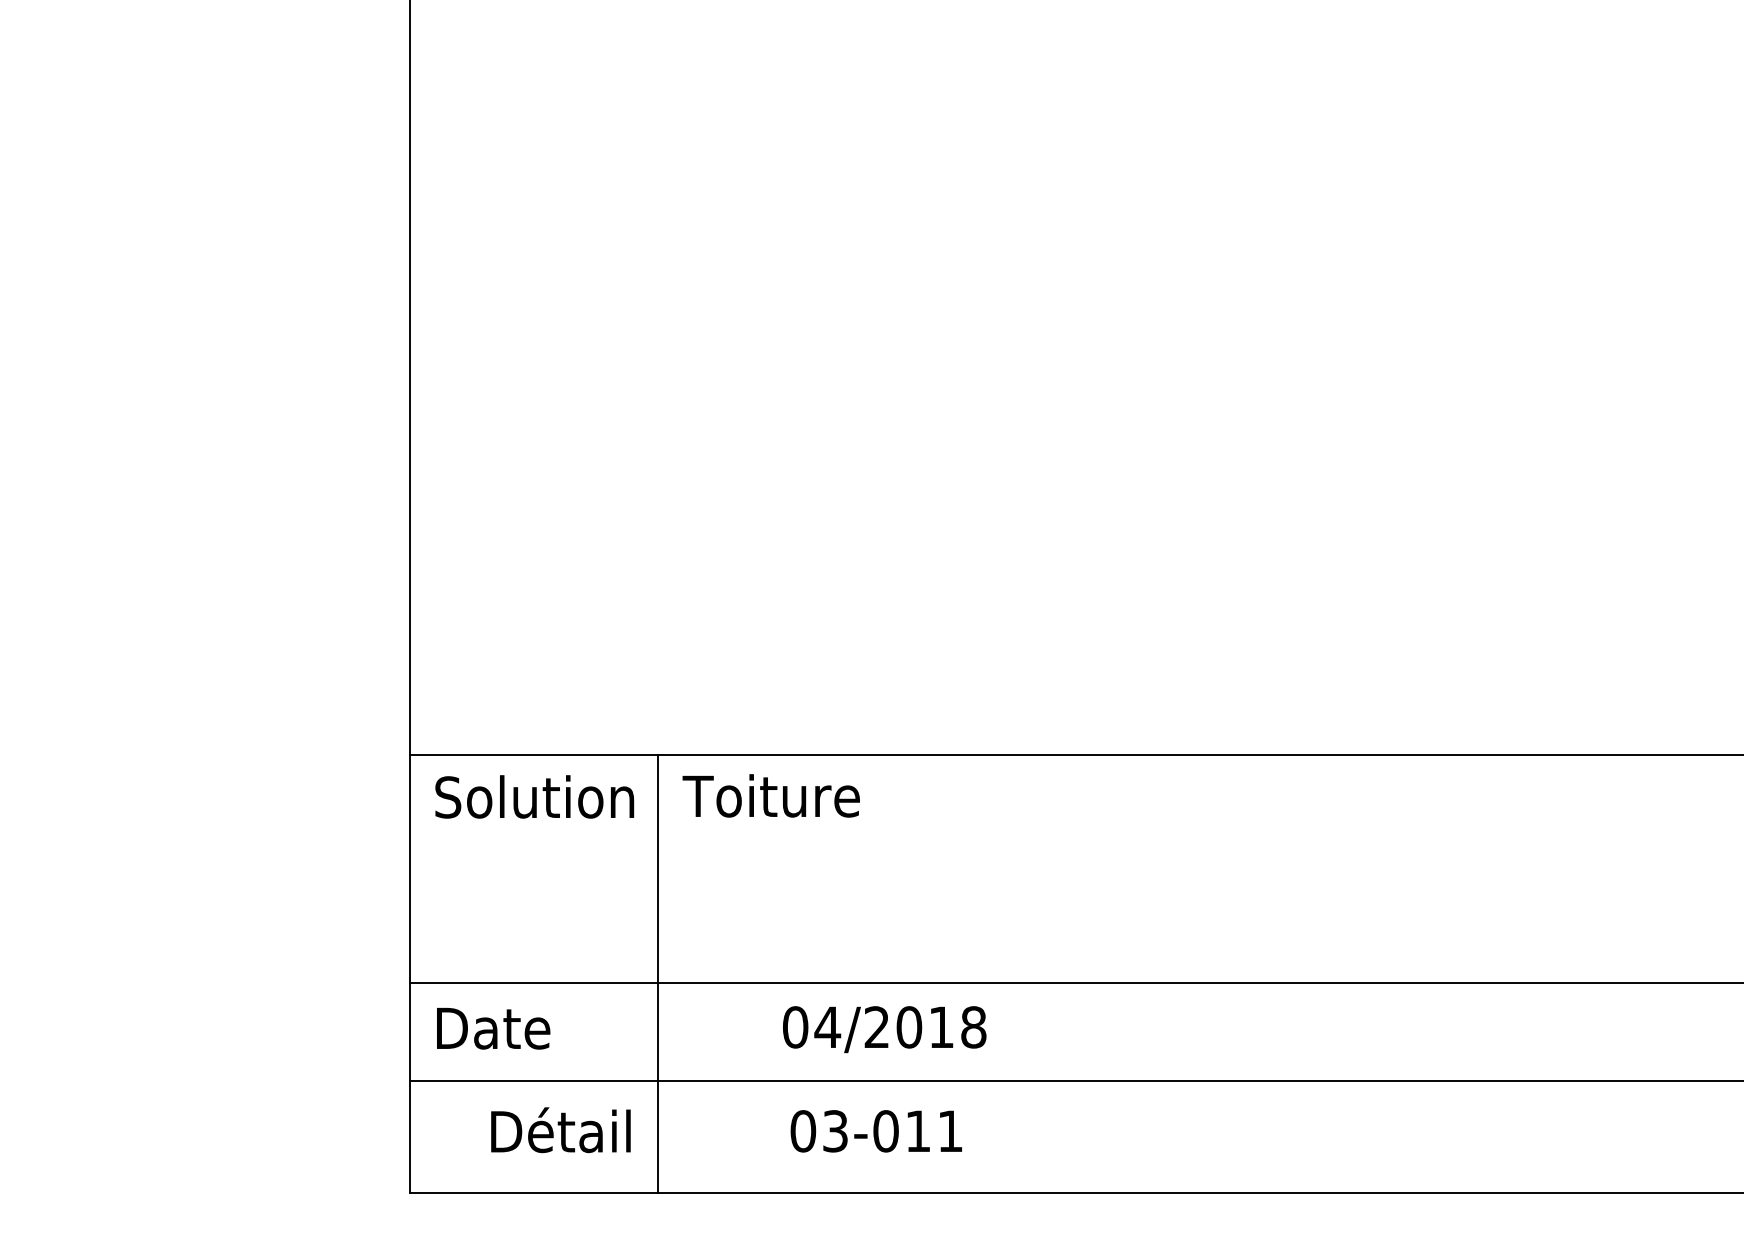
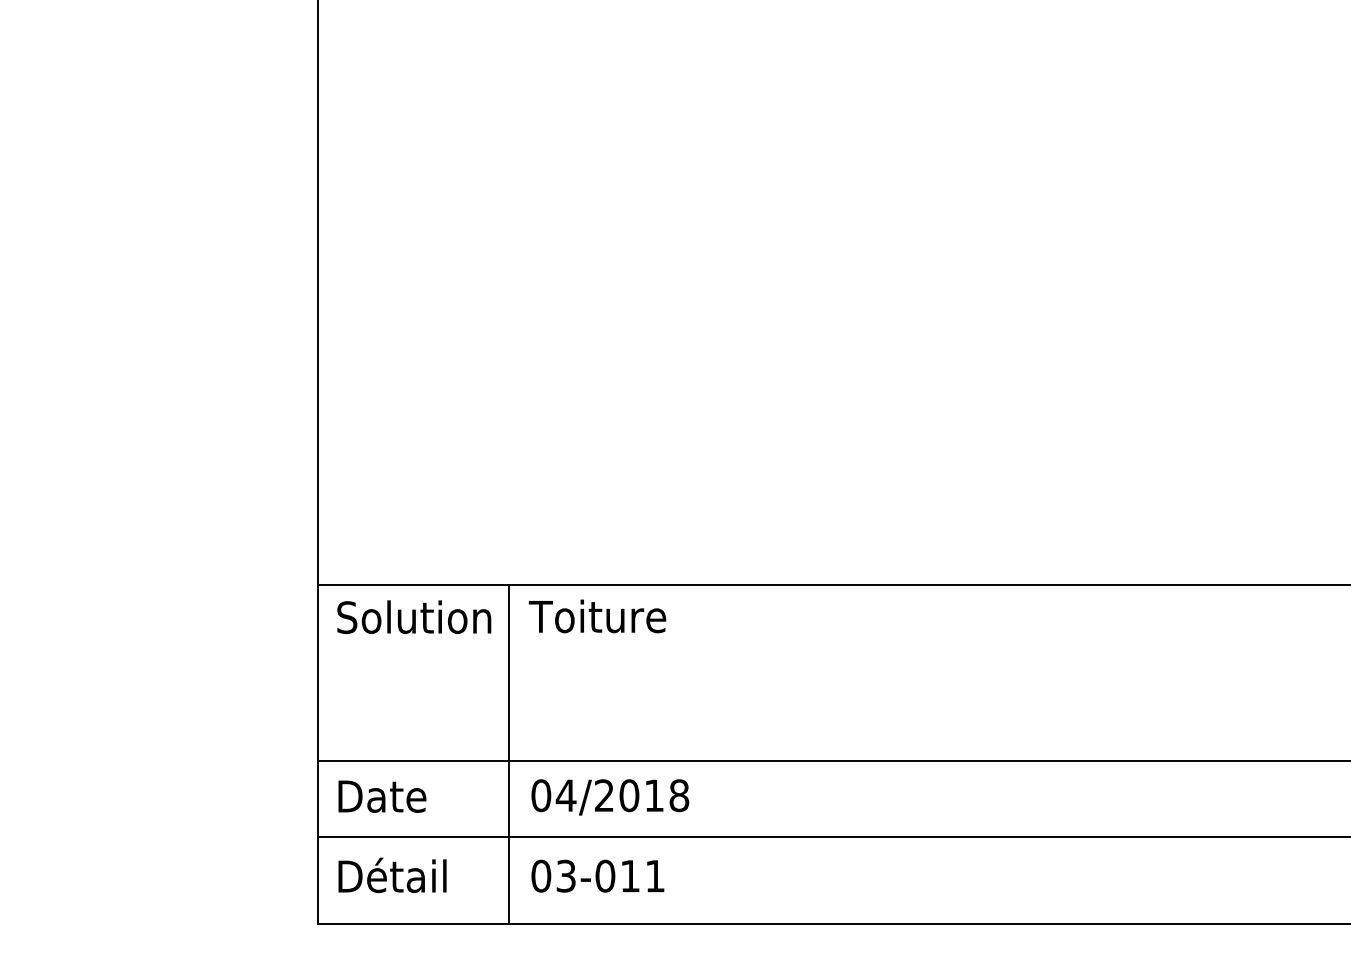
text: (884, 1029) -> (610, 797), moved
text: (560, 1129) -> (392, 874), moved
text: (875, 1130) -> (597, 875), moved

